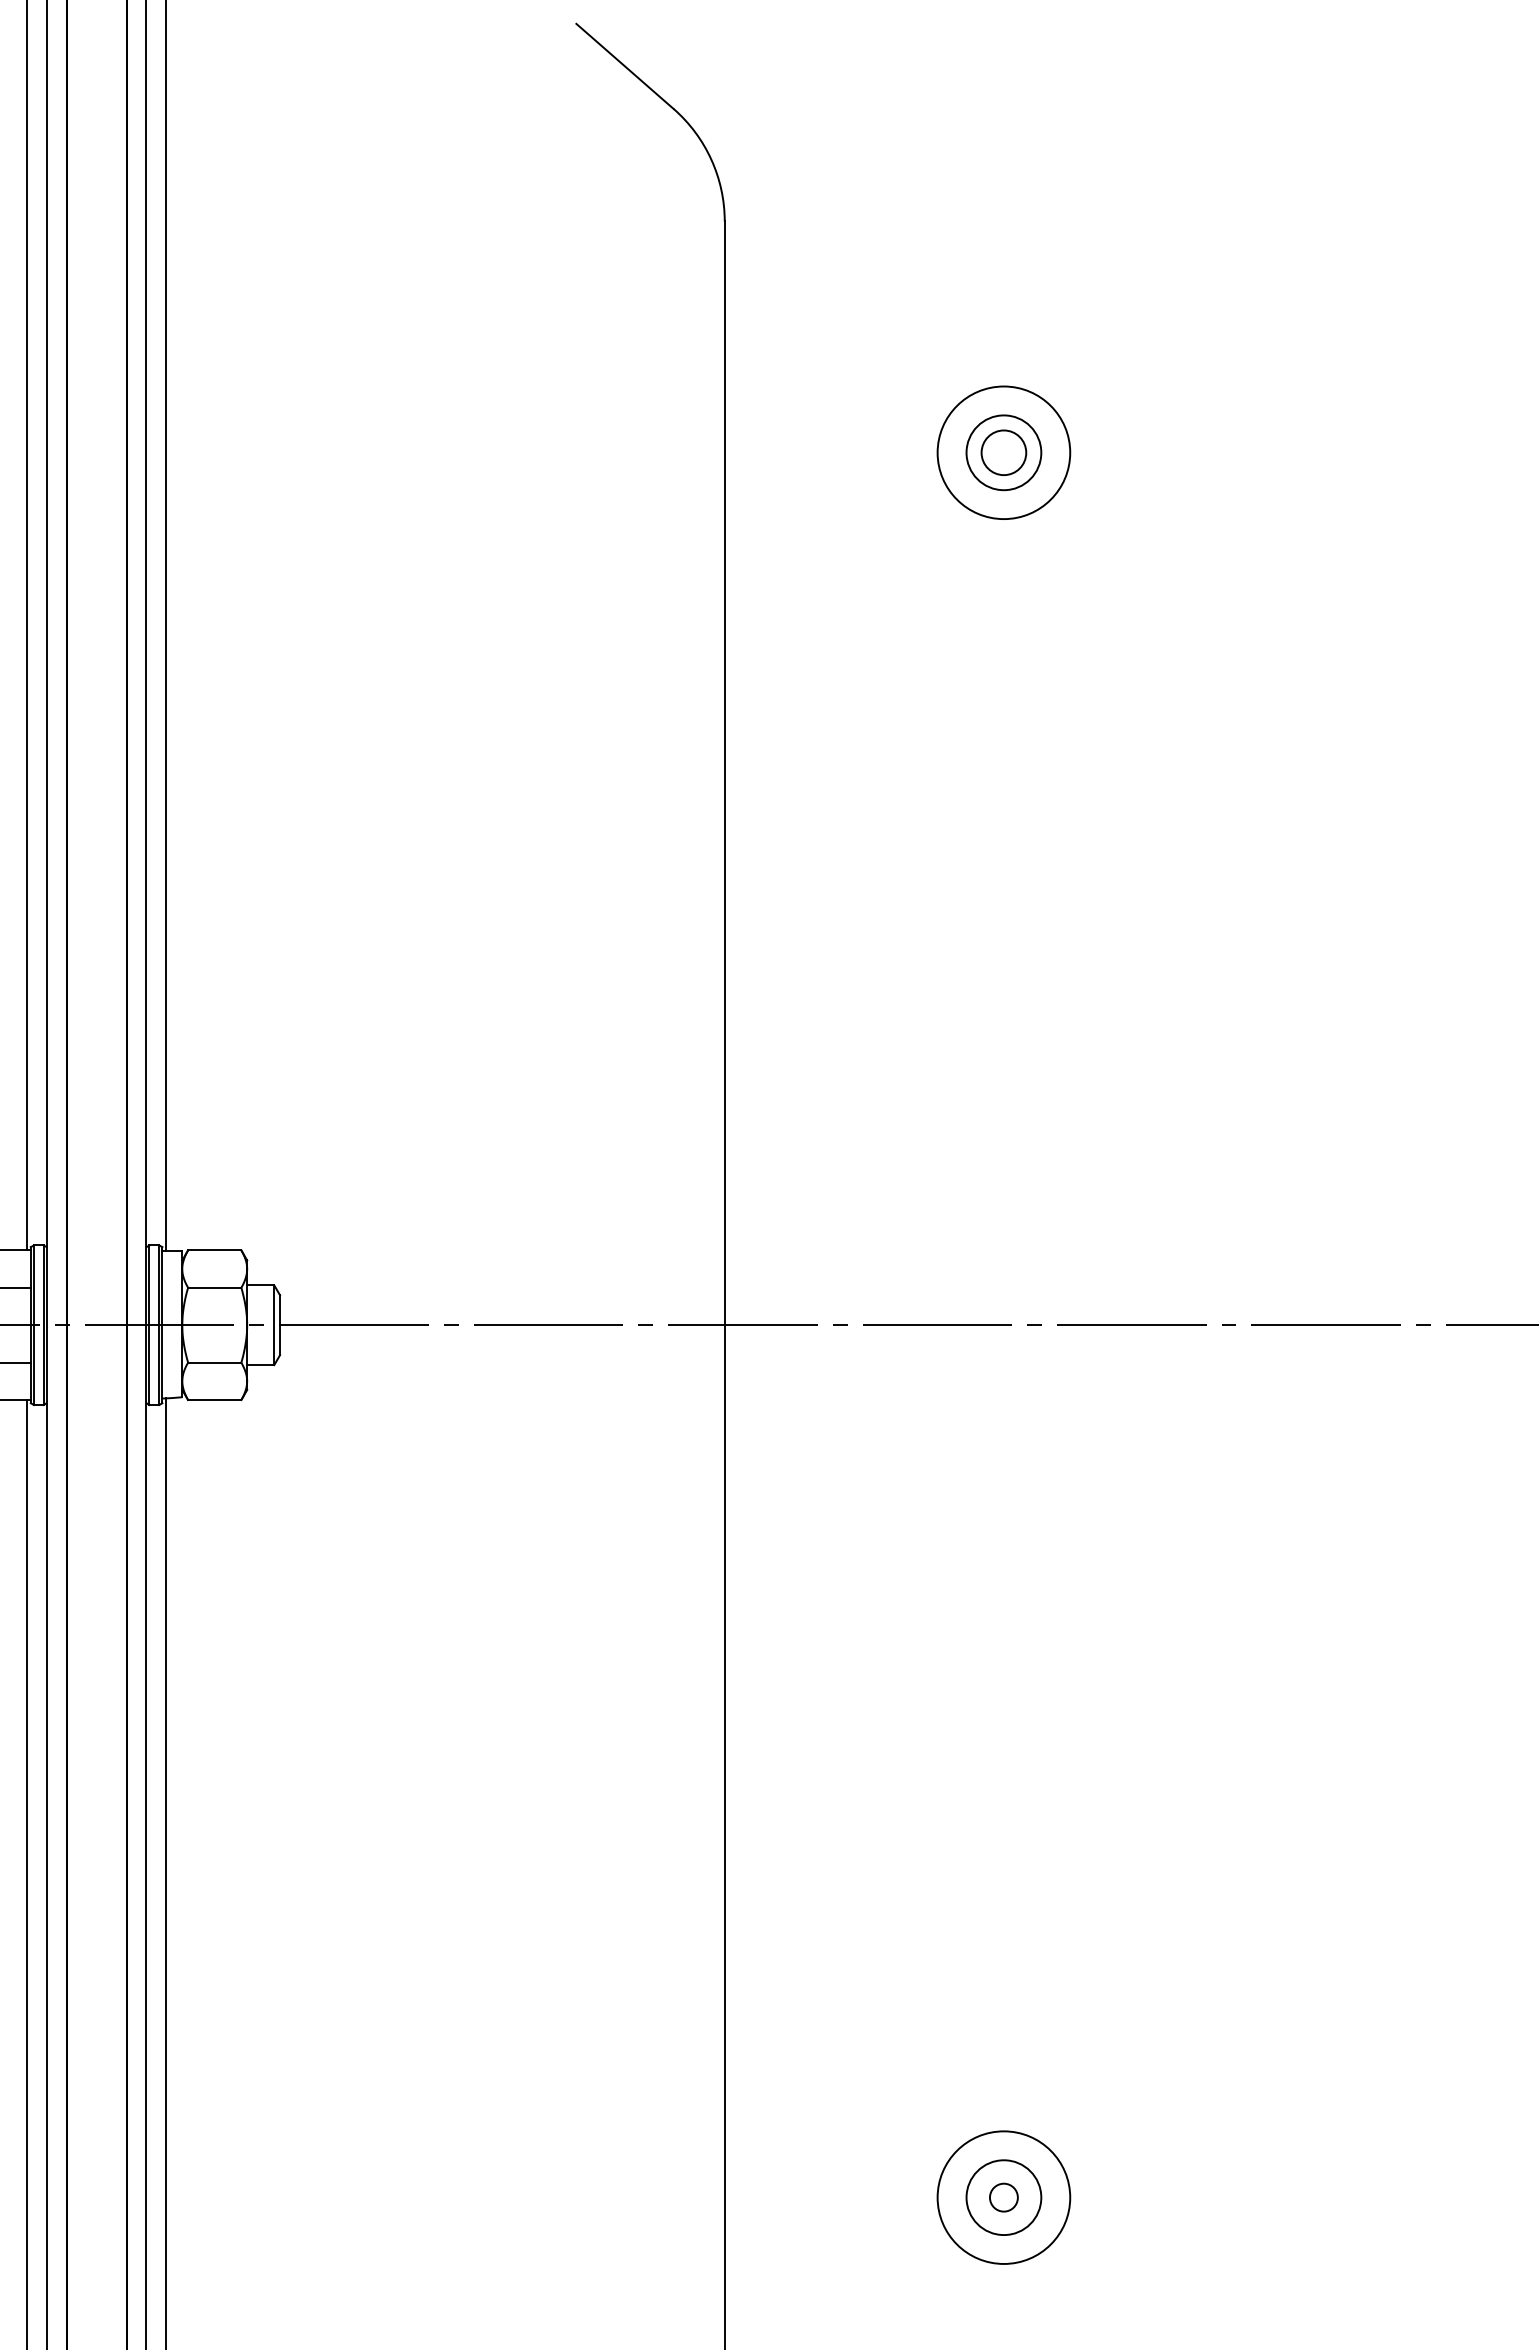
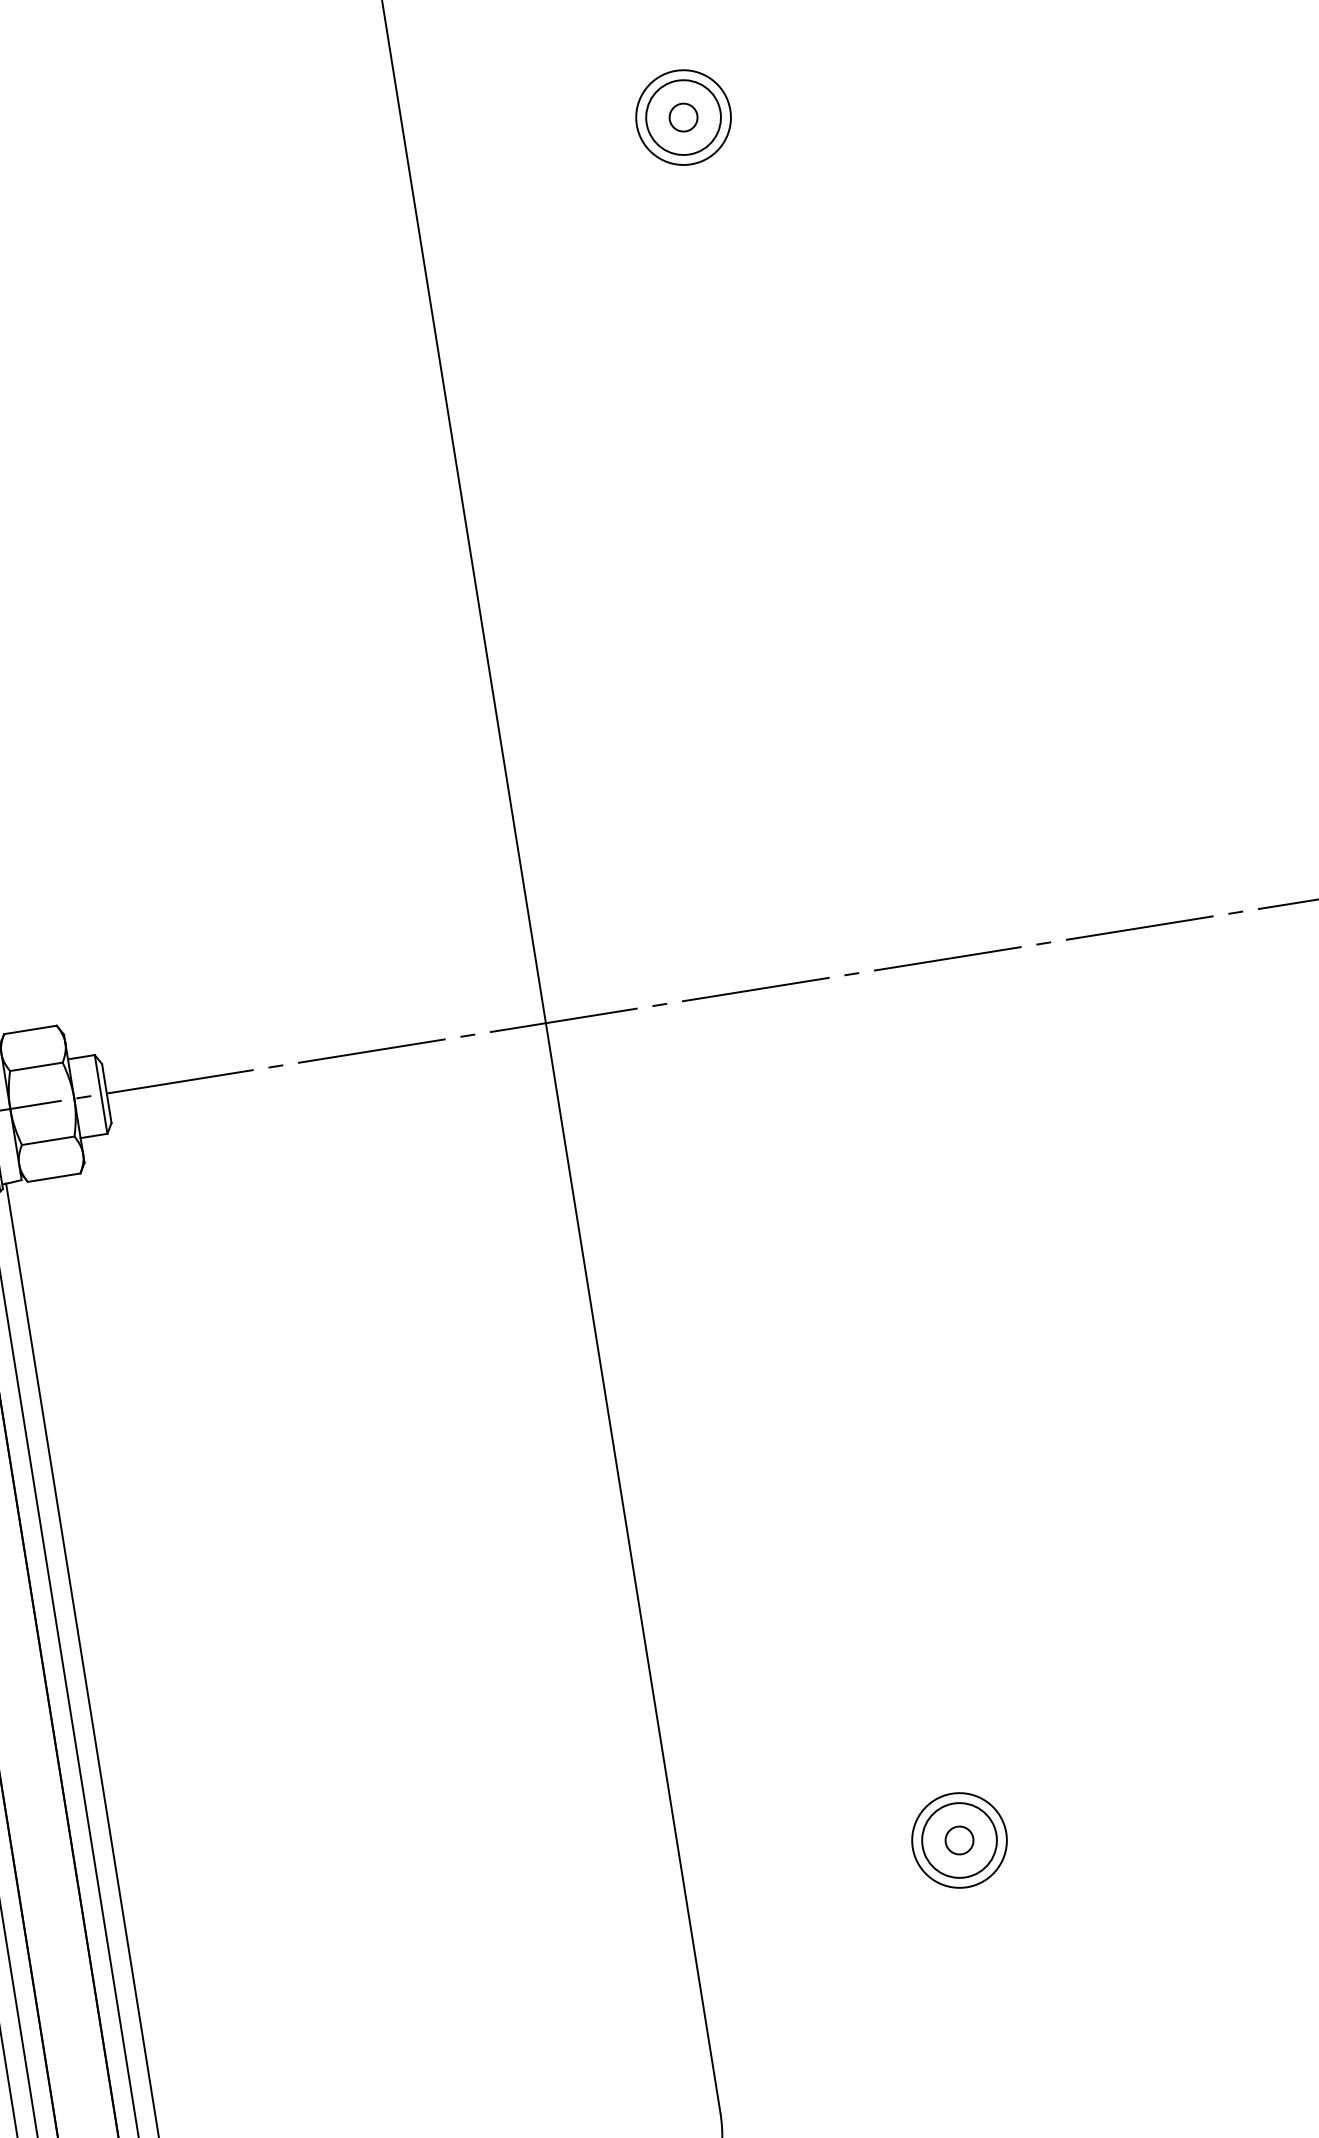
circle: (1003, 452) -> (683, 117), size x0.62
circle: (1003, 452) -> (683, 117), size x0.71
circle: (1003, 2197) -> (959, 1840), size x0.71

